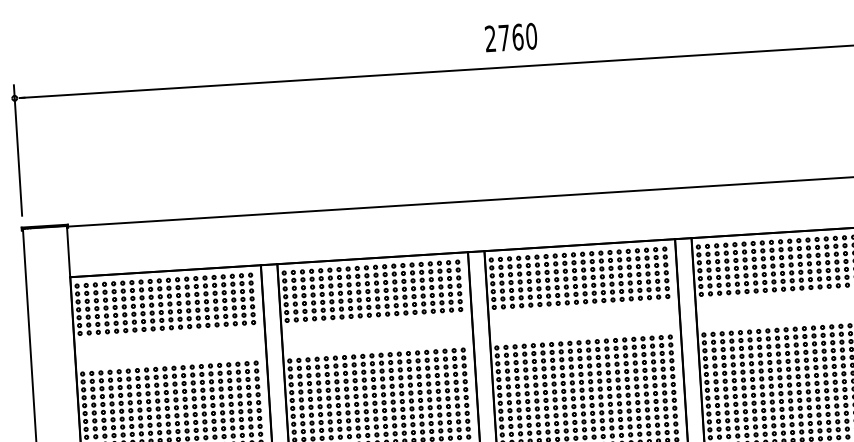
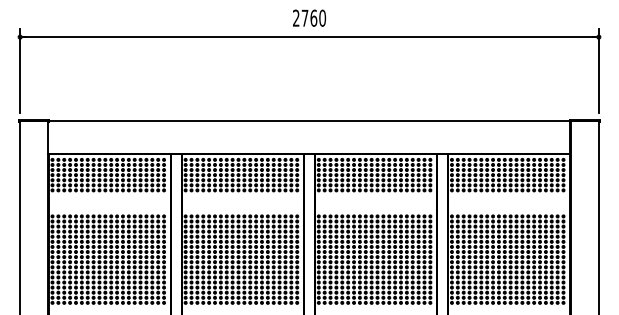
text: (511, 36) -> (309, 17), moved

